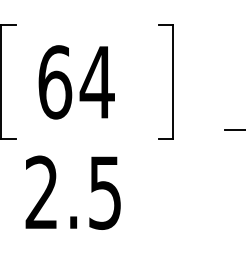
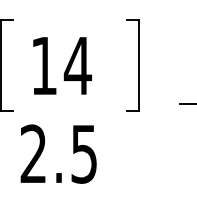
text: (55, 82) -> (44, 66), 64 -> 14

